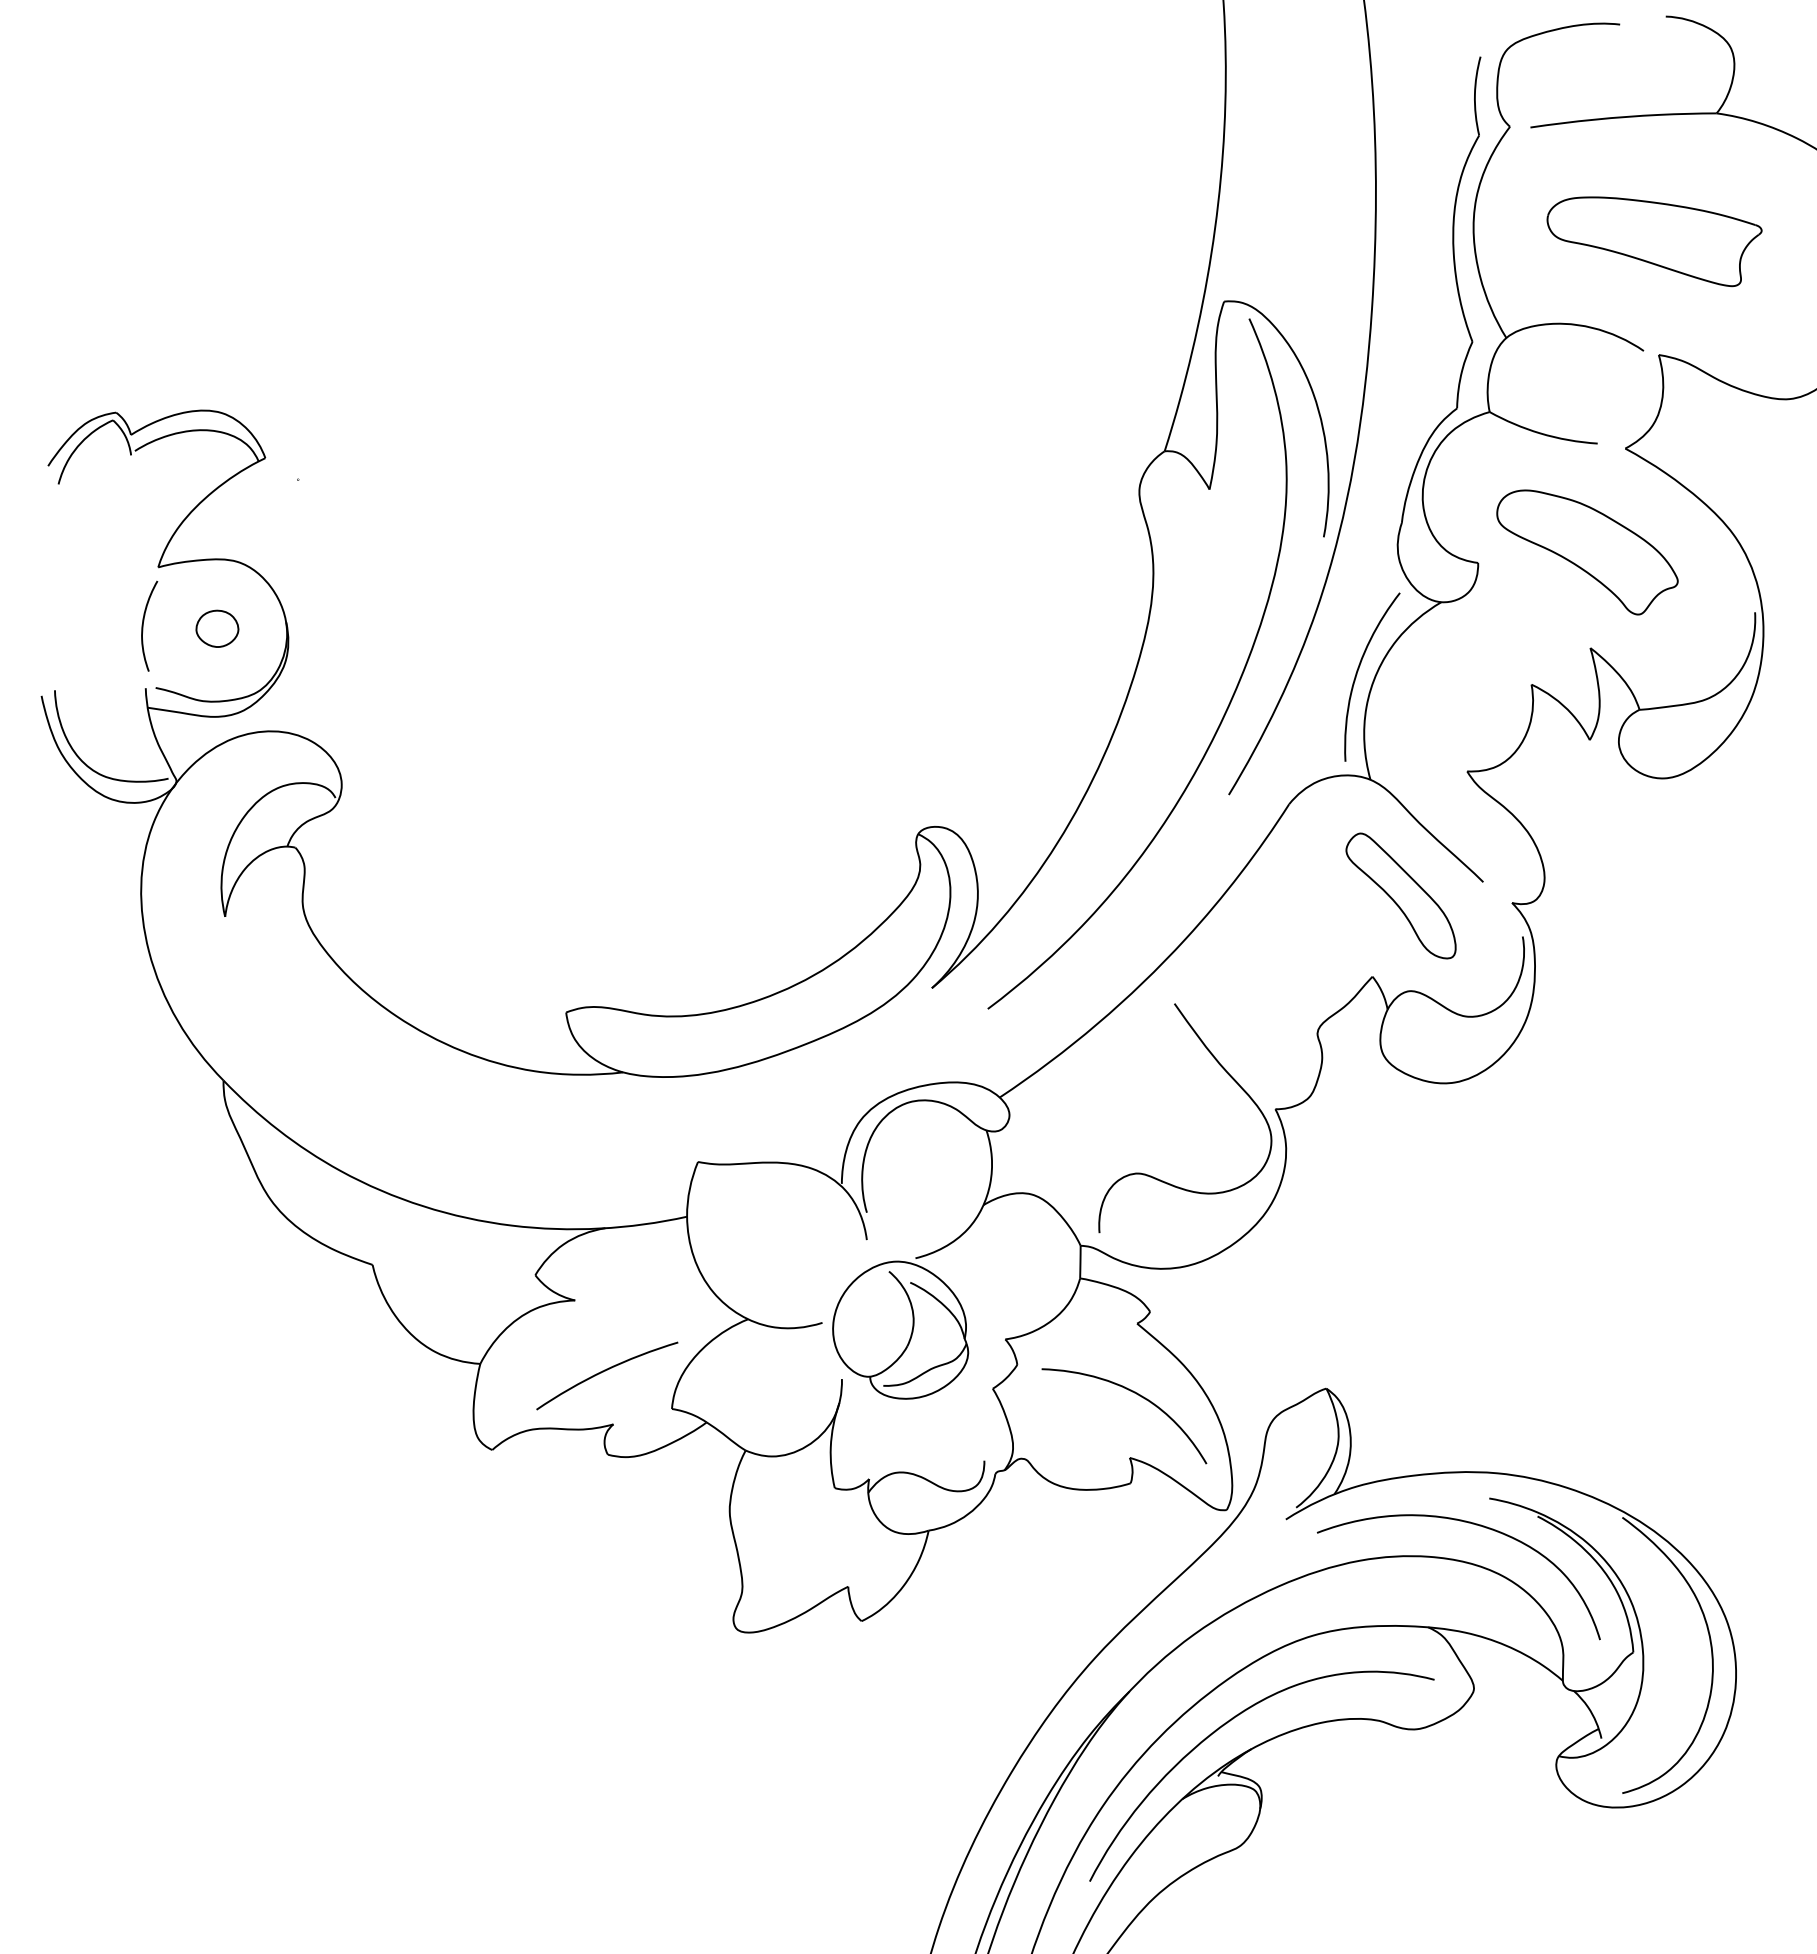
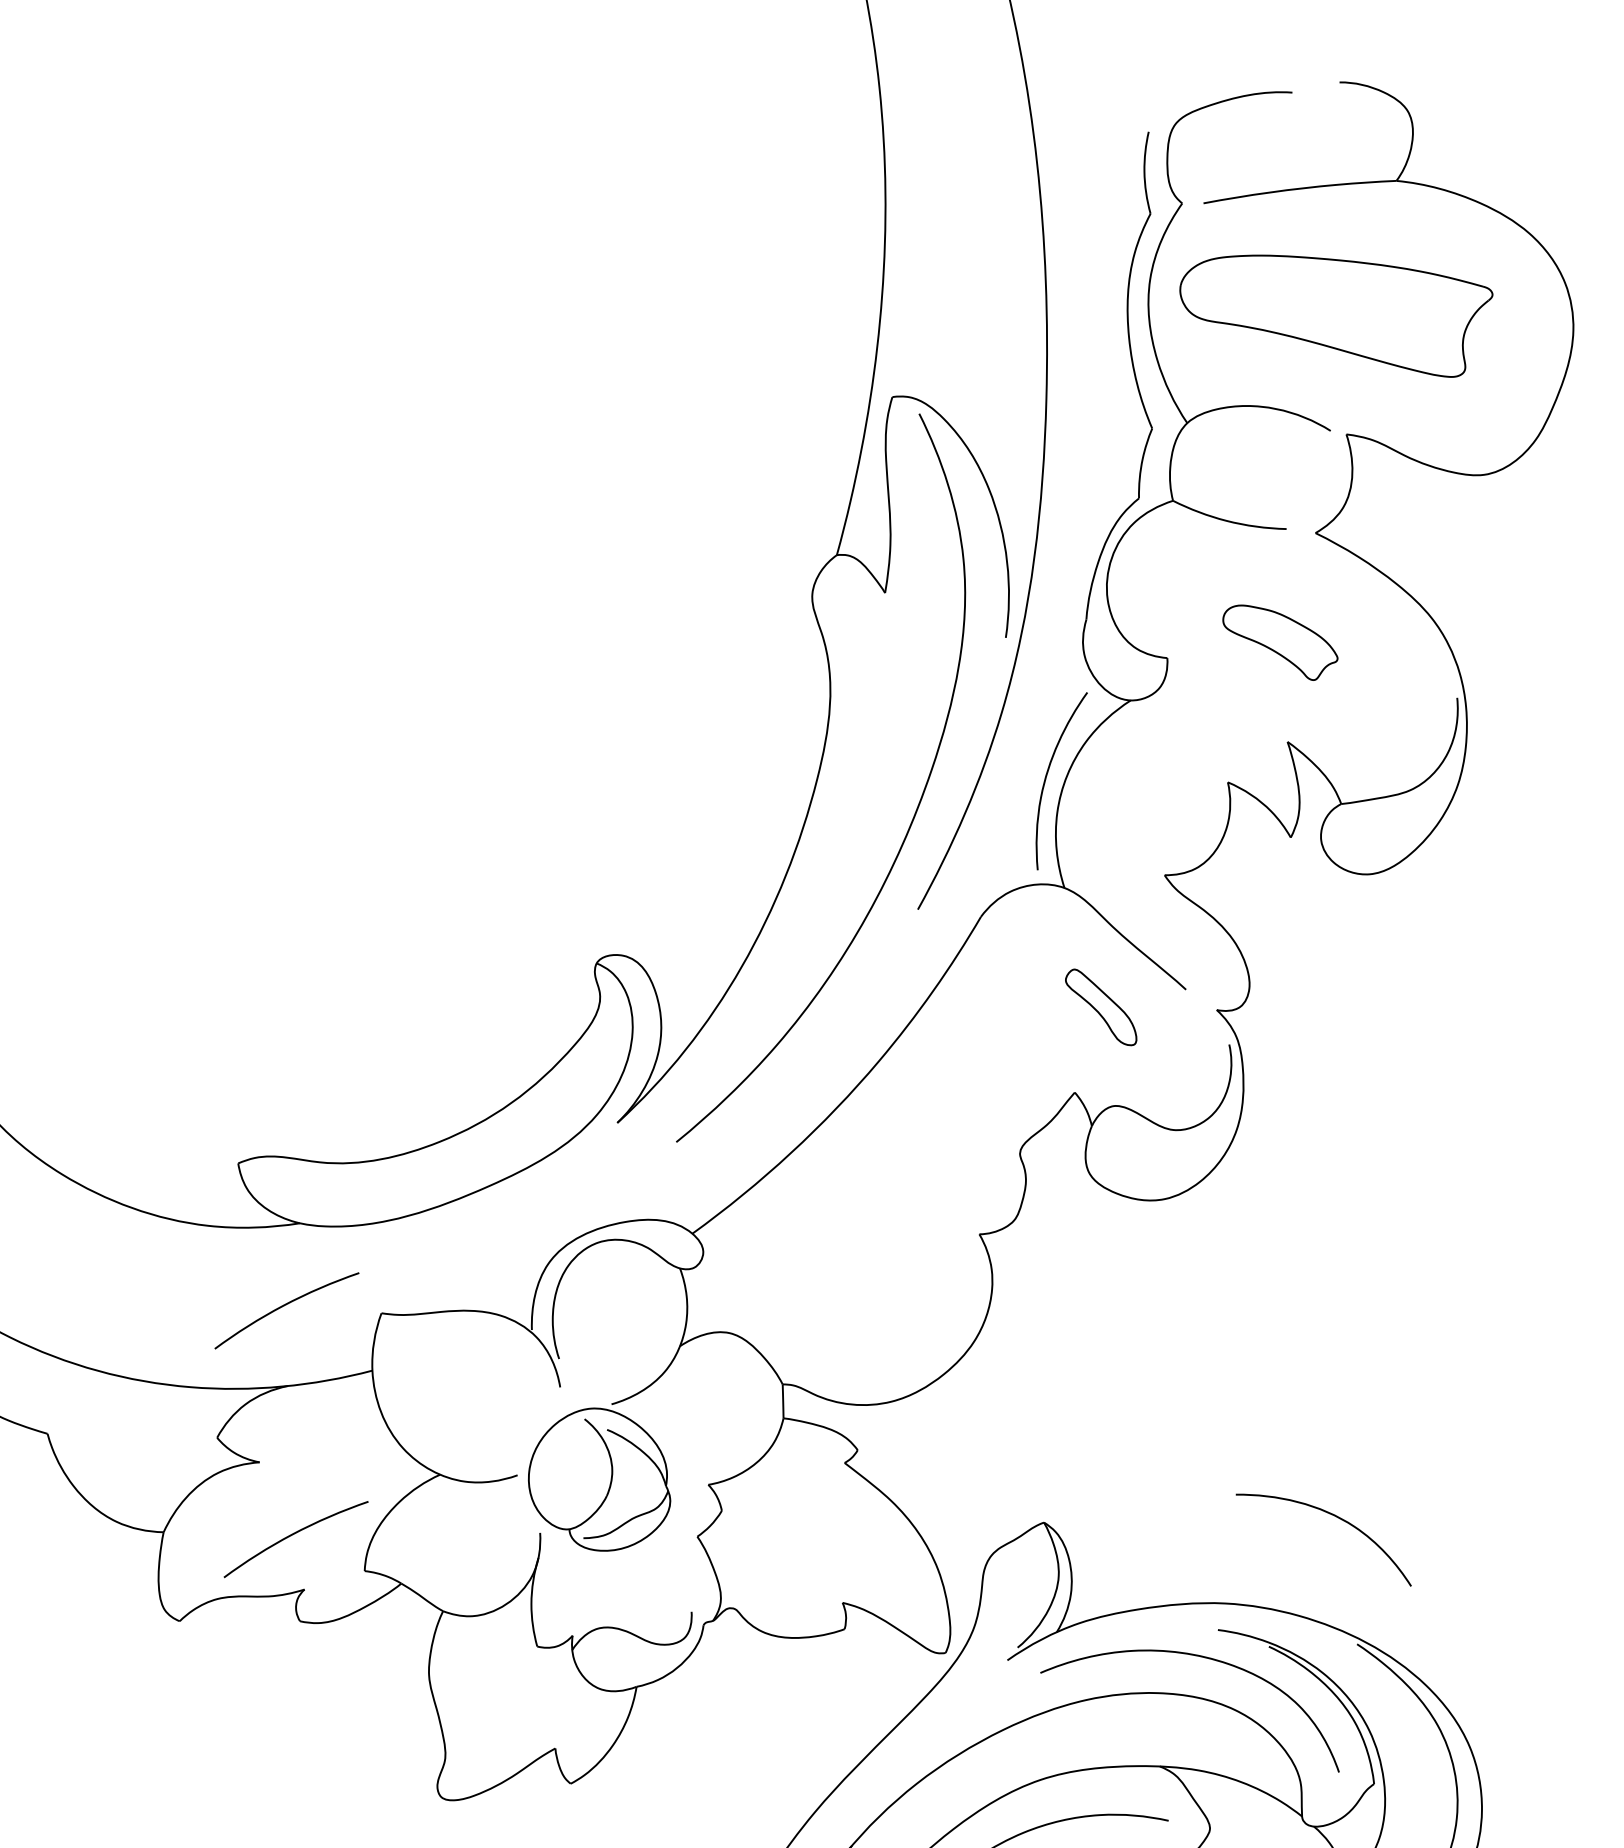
part: (1654, 241) -> (1337, 316), size x1.4
part: (1587, 552) -> (1280, 642), size x0.6
part: (1400, 895) -> (1100, 1006), size x0.6
curve: (1228, 1075) -> (929, 1201), removed
curve: (605, 1151) -> (284, 1306), added
curve: (1139, 1396) -> (1338, 1518), moved

